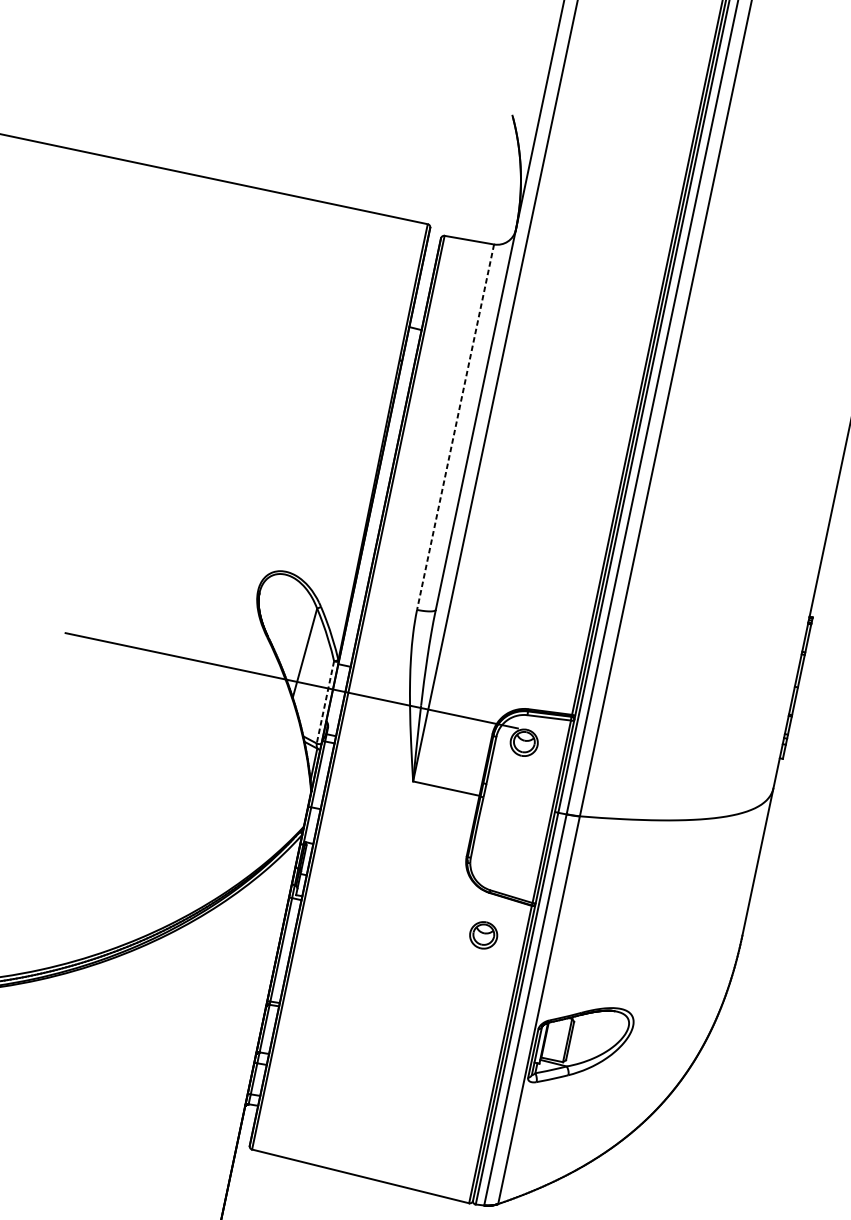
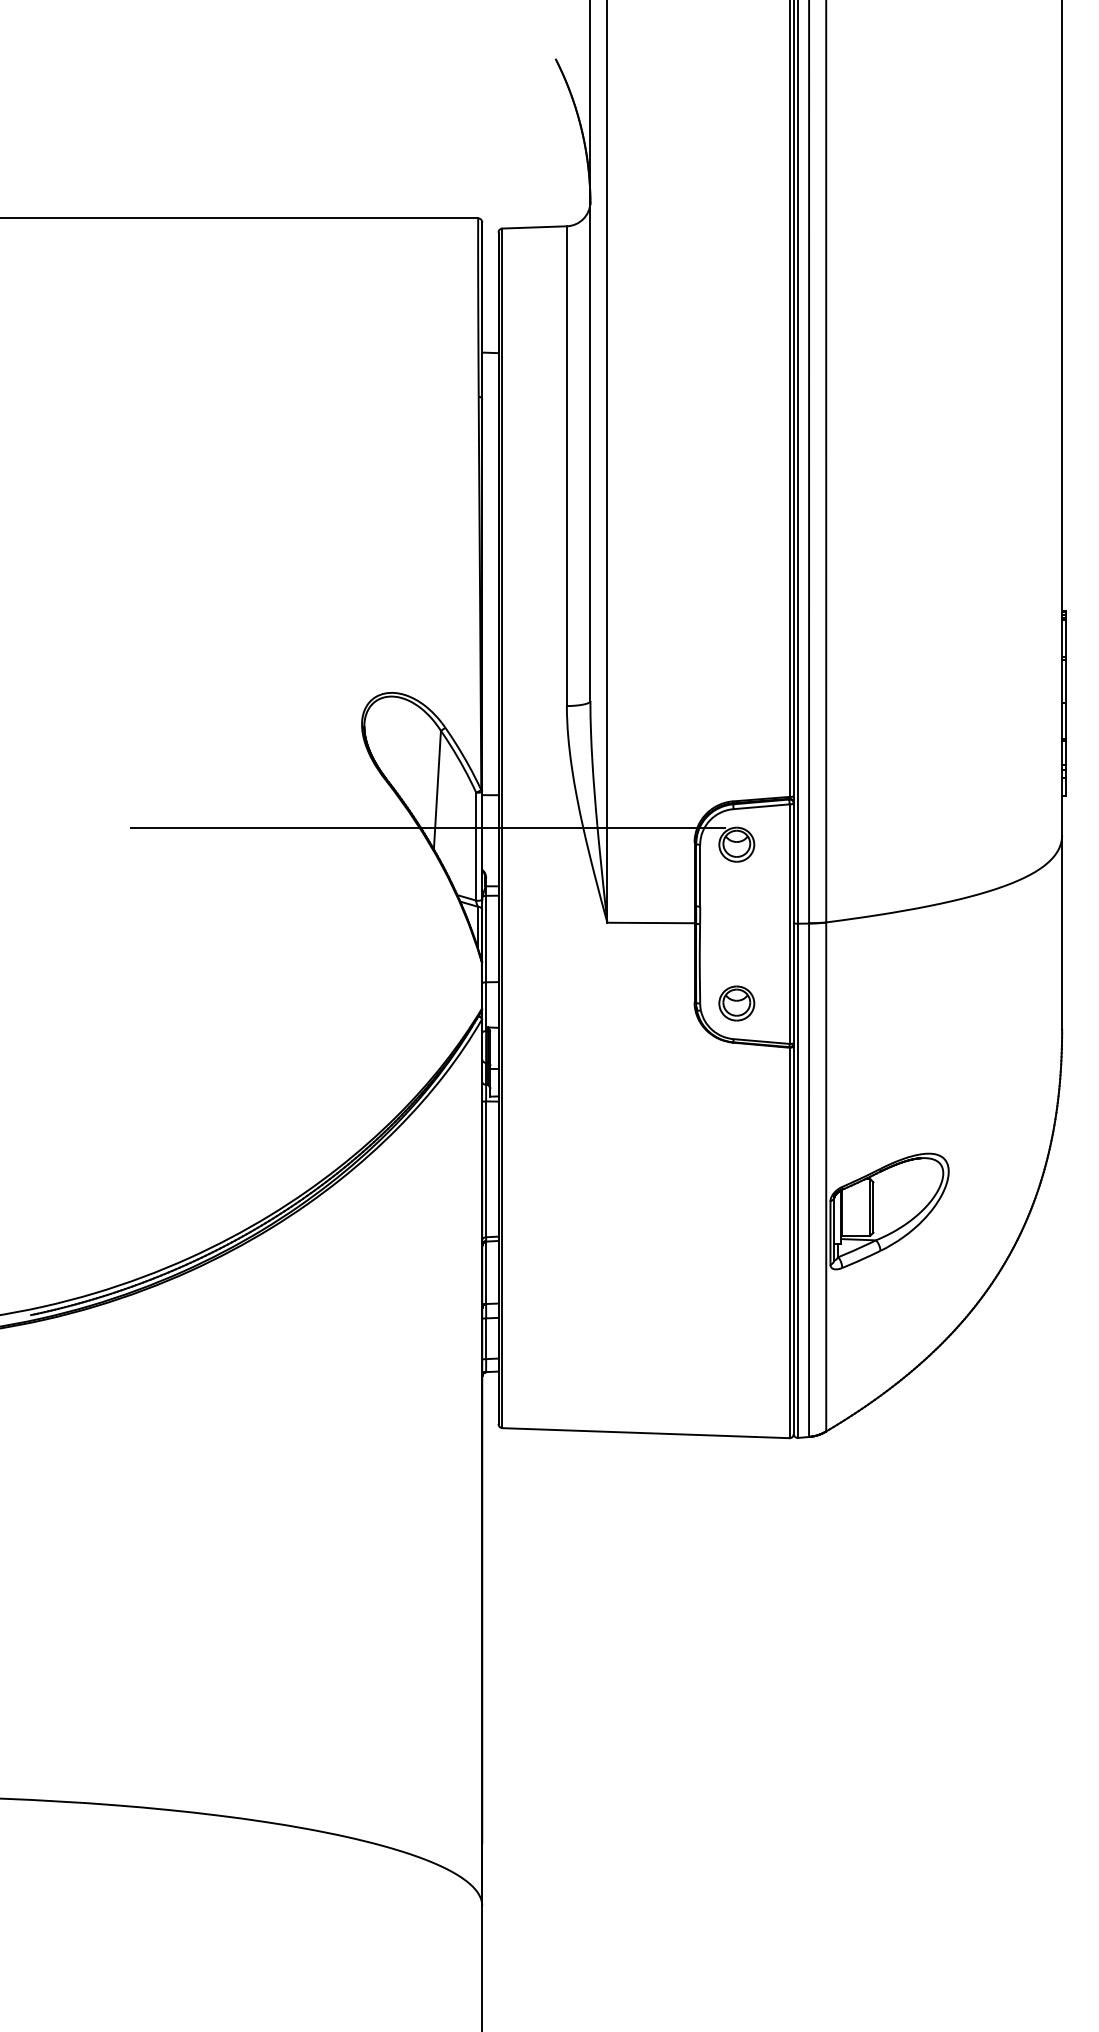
line: (455, 427) -> (566, 466), dashed -> solid
line: (325, 703) -> (476, 847), dashed -> solid
part: (483, 935) -> (736, 1003), moved

